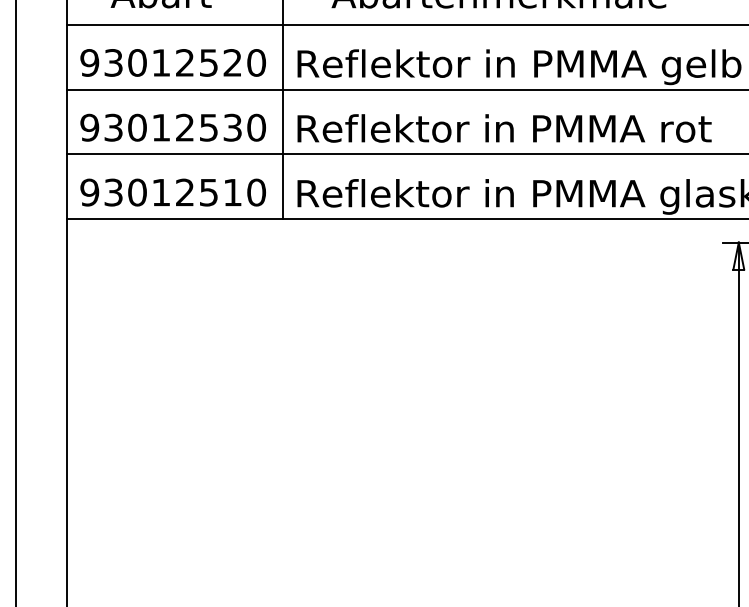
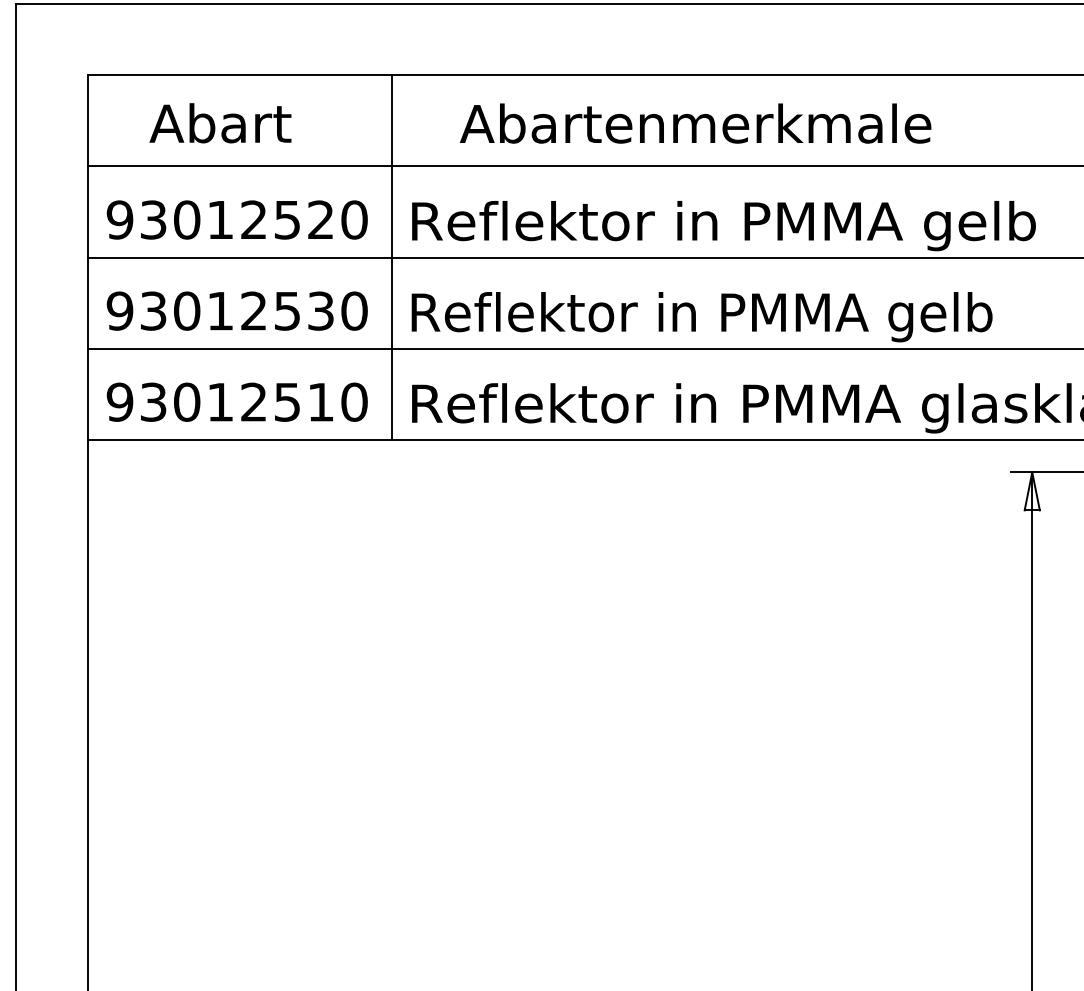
text: (504, 132) -> (702, 317), Reflektor in PMMA rot -> Reflektor in PMMA gelb

